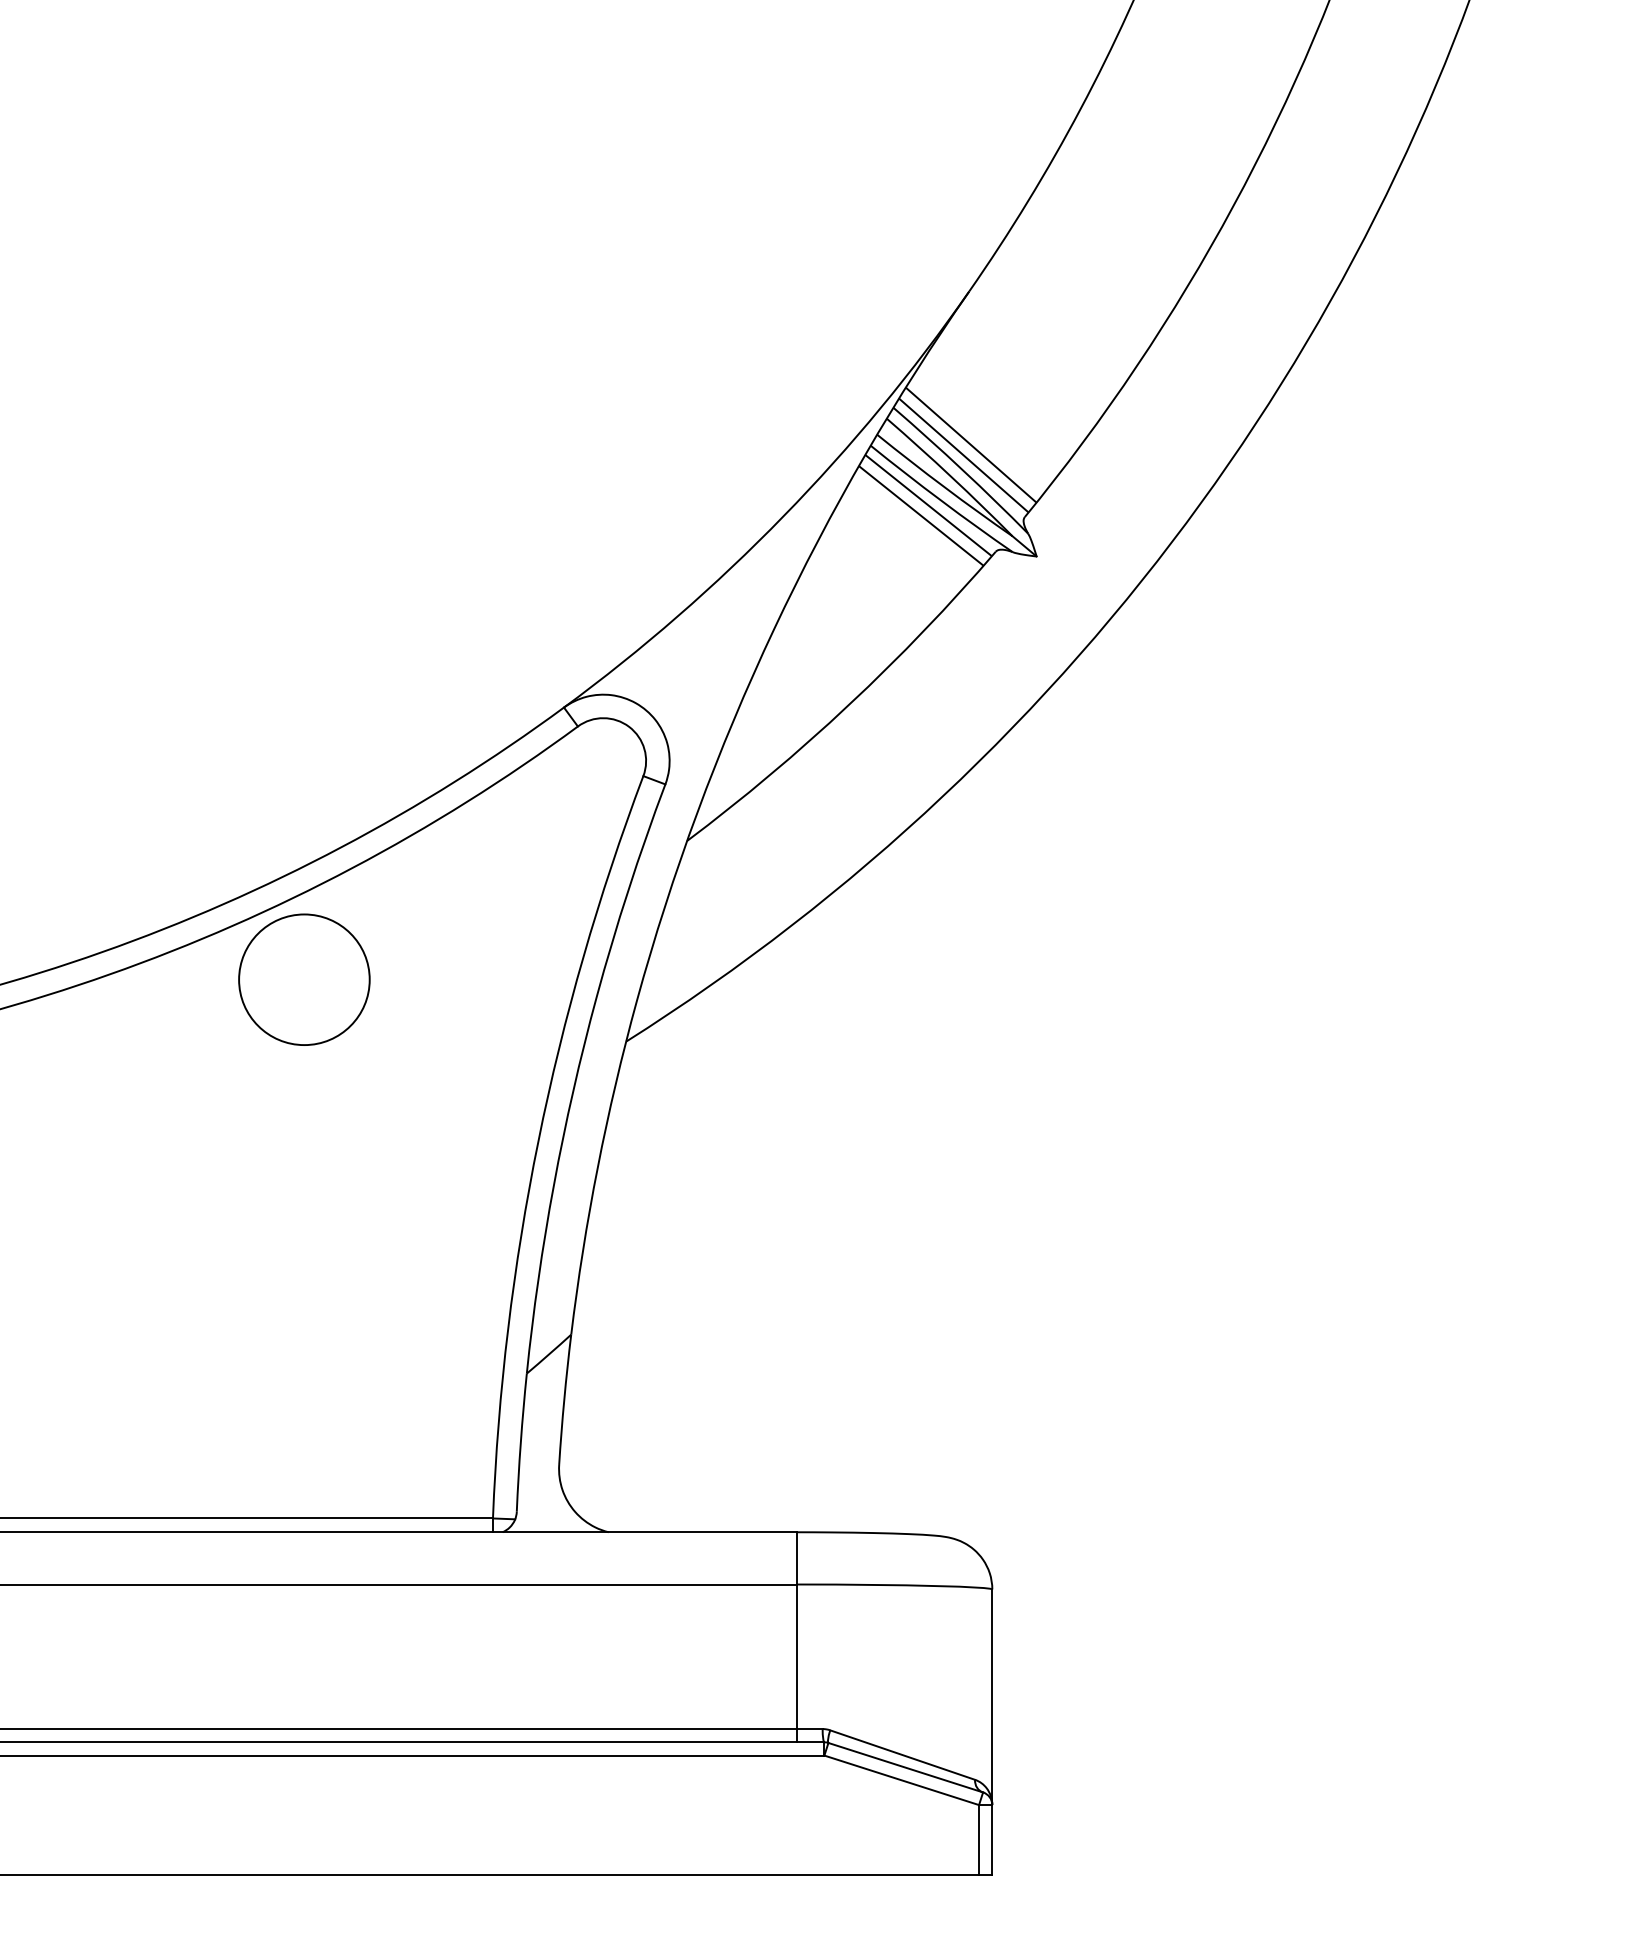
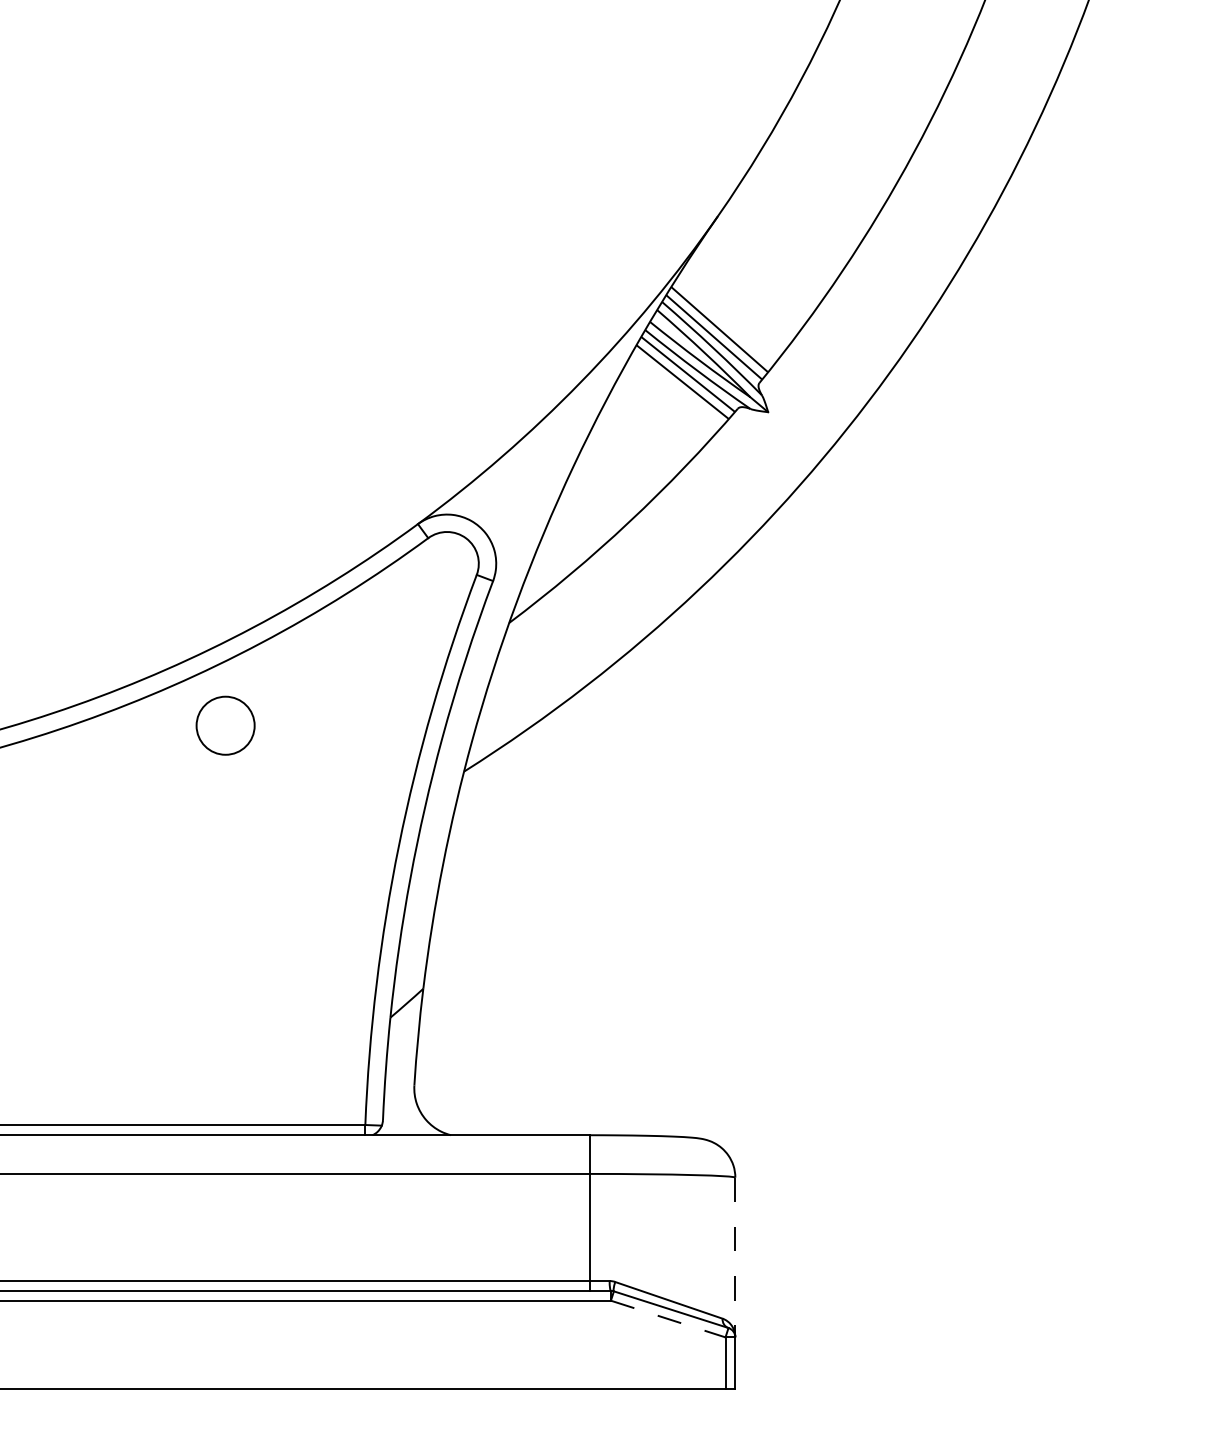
circle: (304, 979) -> (225, 725), size x0.6
line: (992, 1697) -> (735, 1257), solid -> dashed
line: (902, 1780) -> (668, 1319), solid -> dashed

